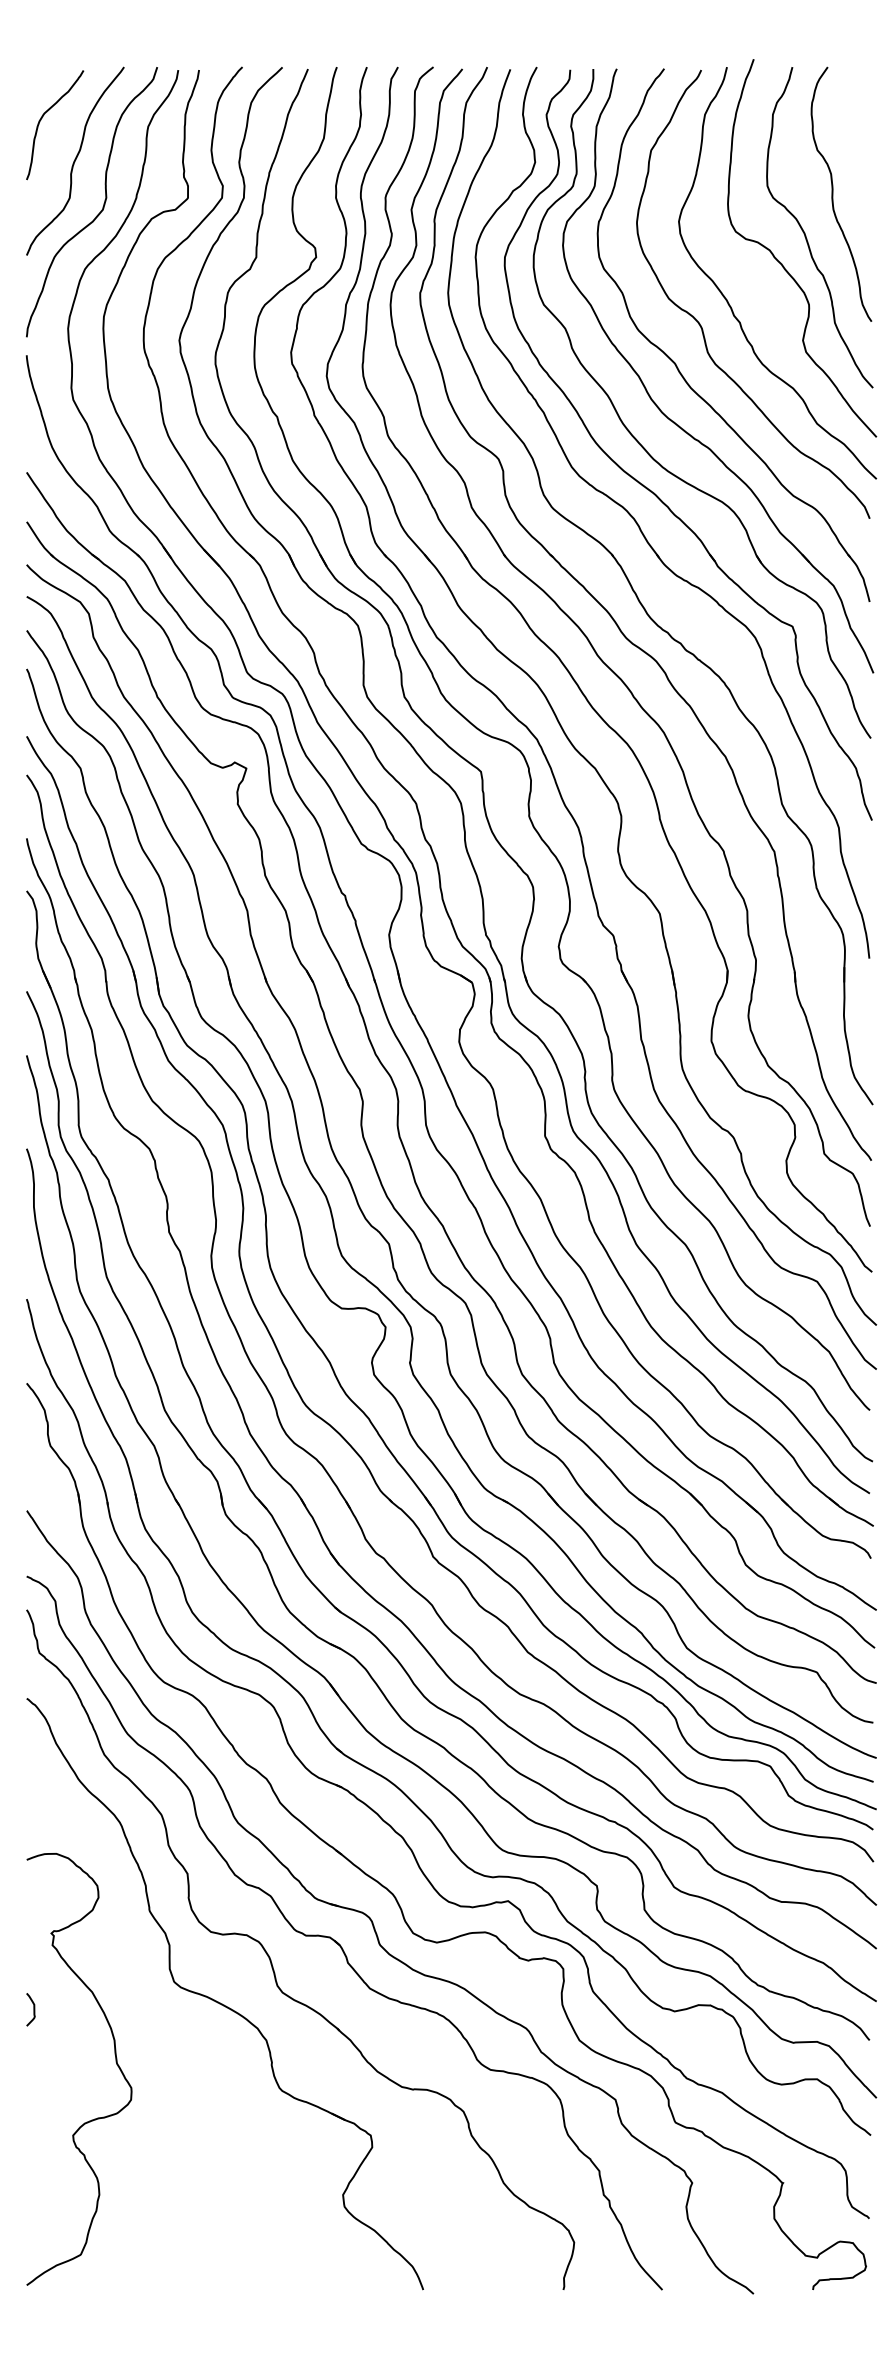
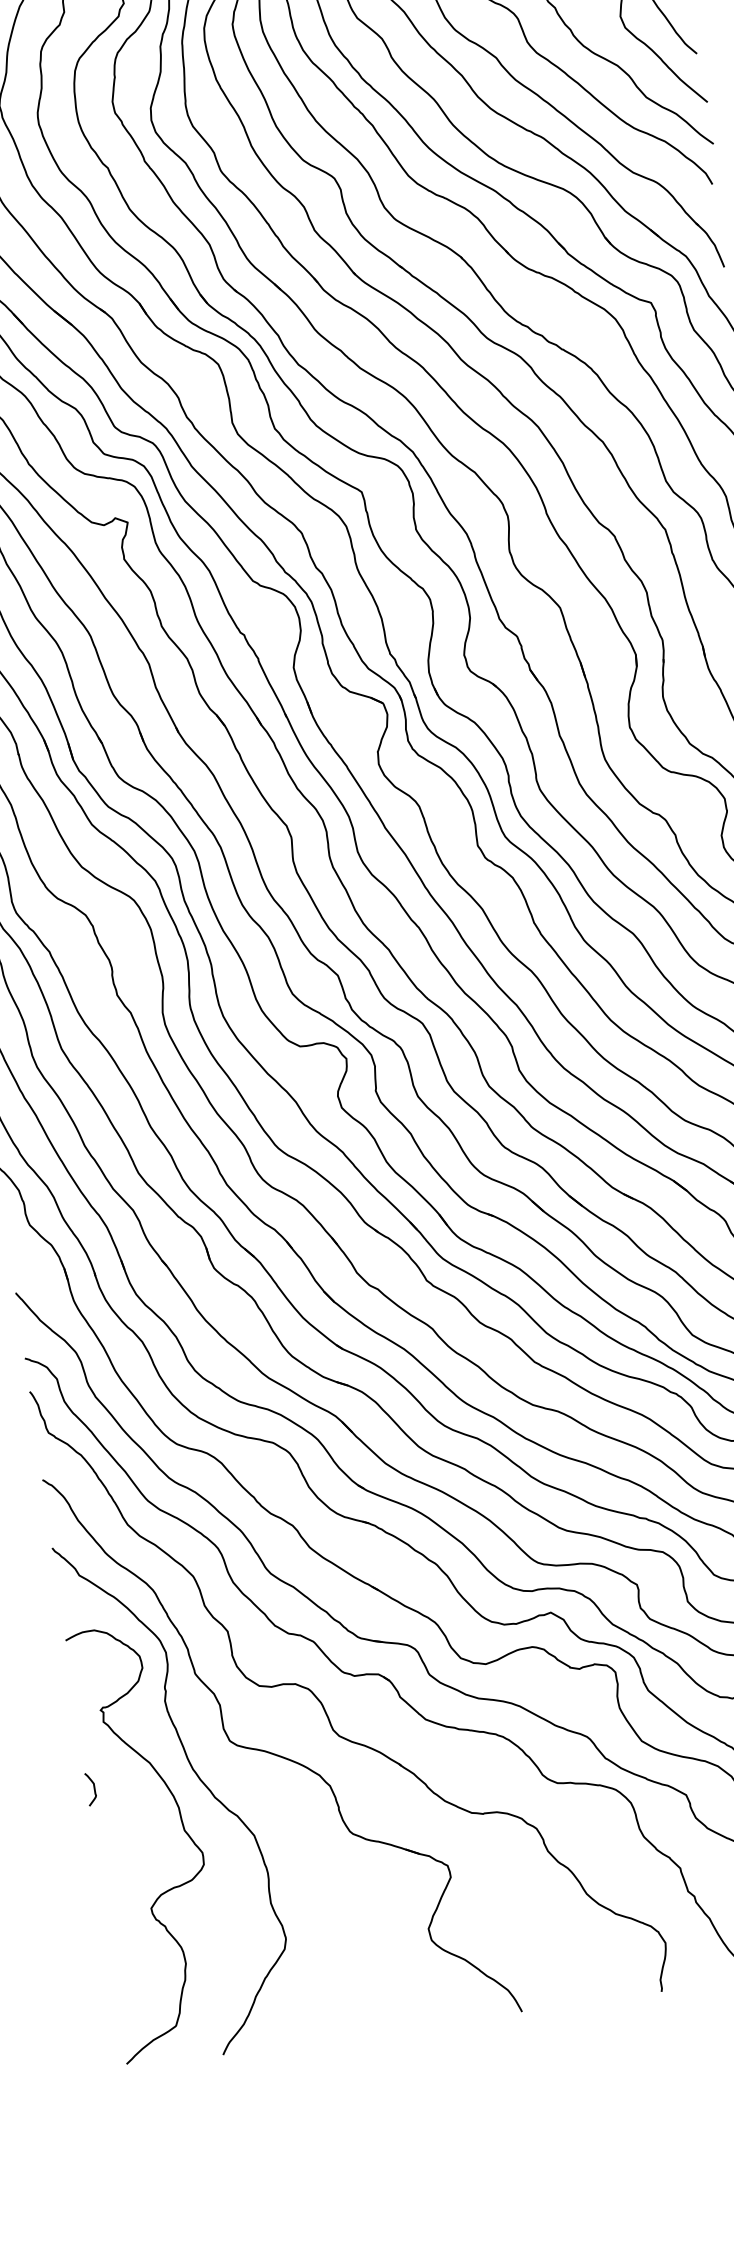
curve: (138, 2015) -> (199, 1779), added

